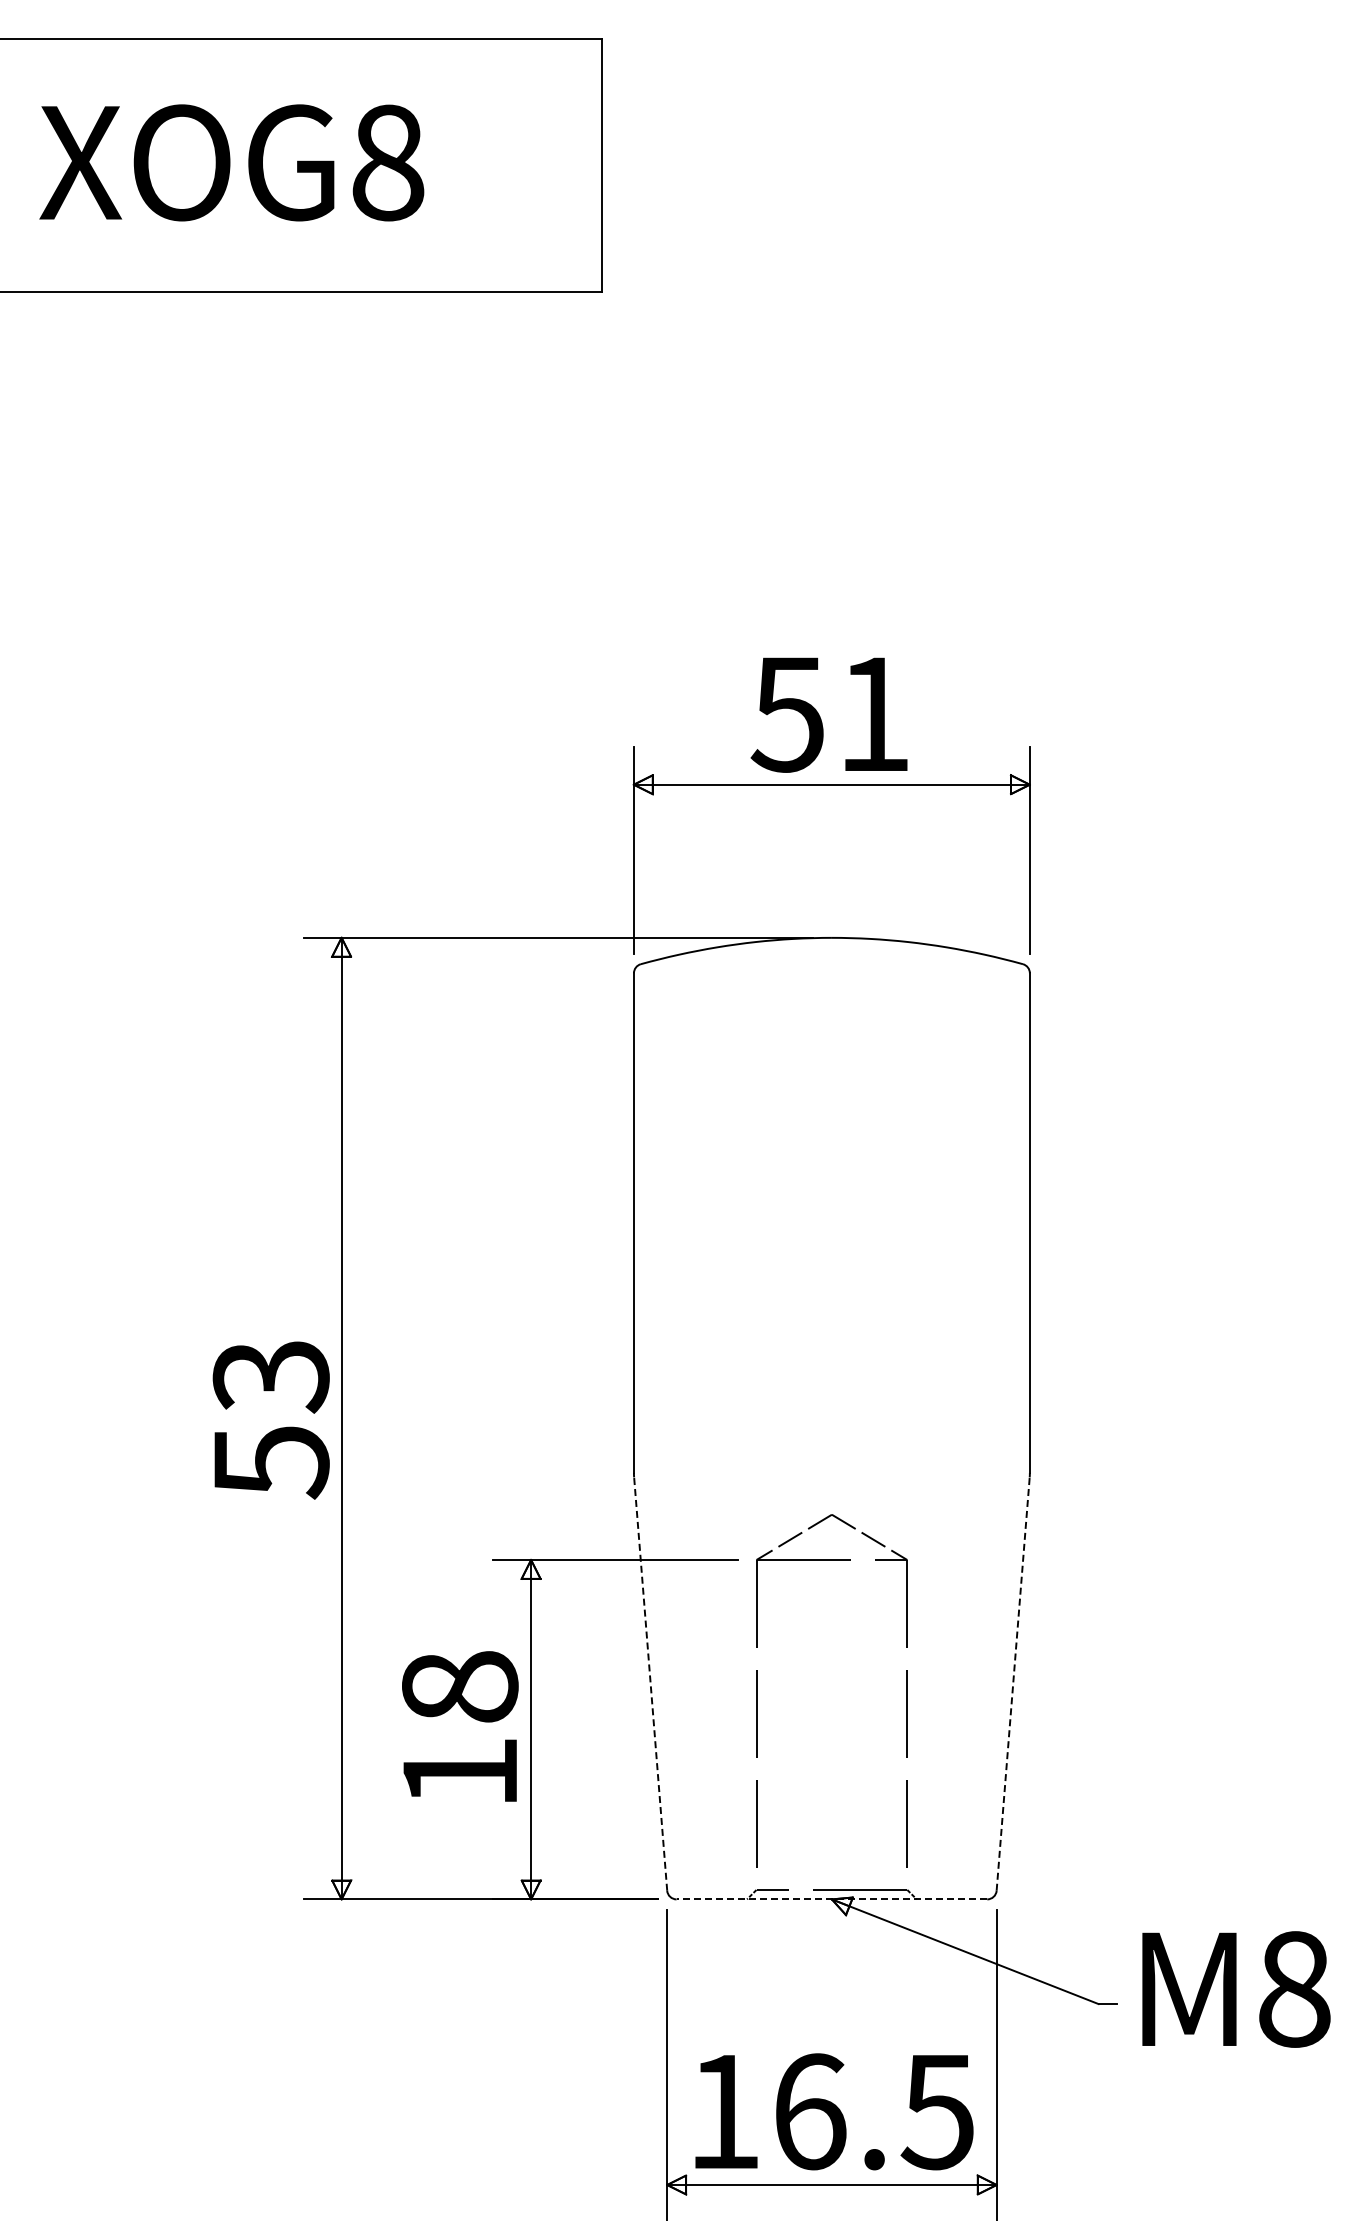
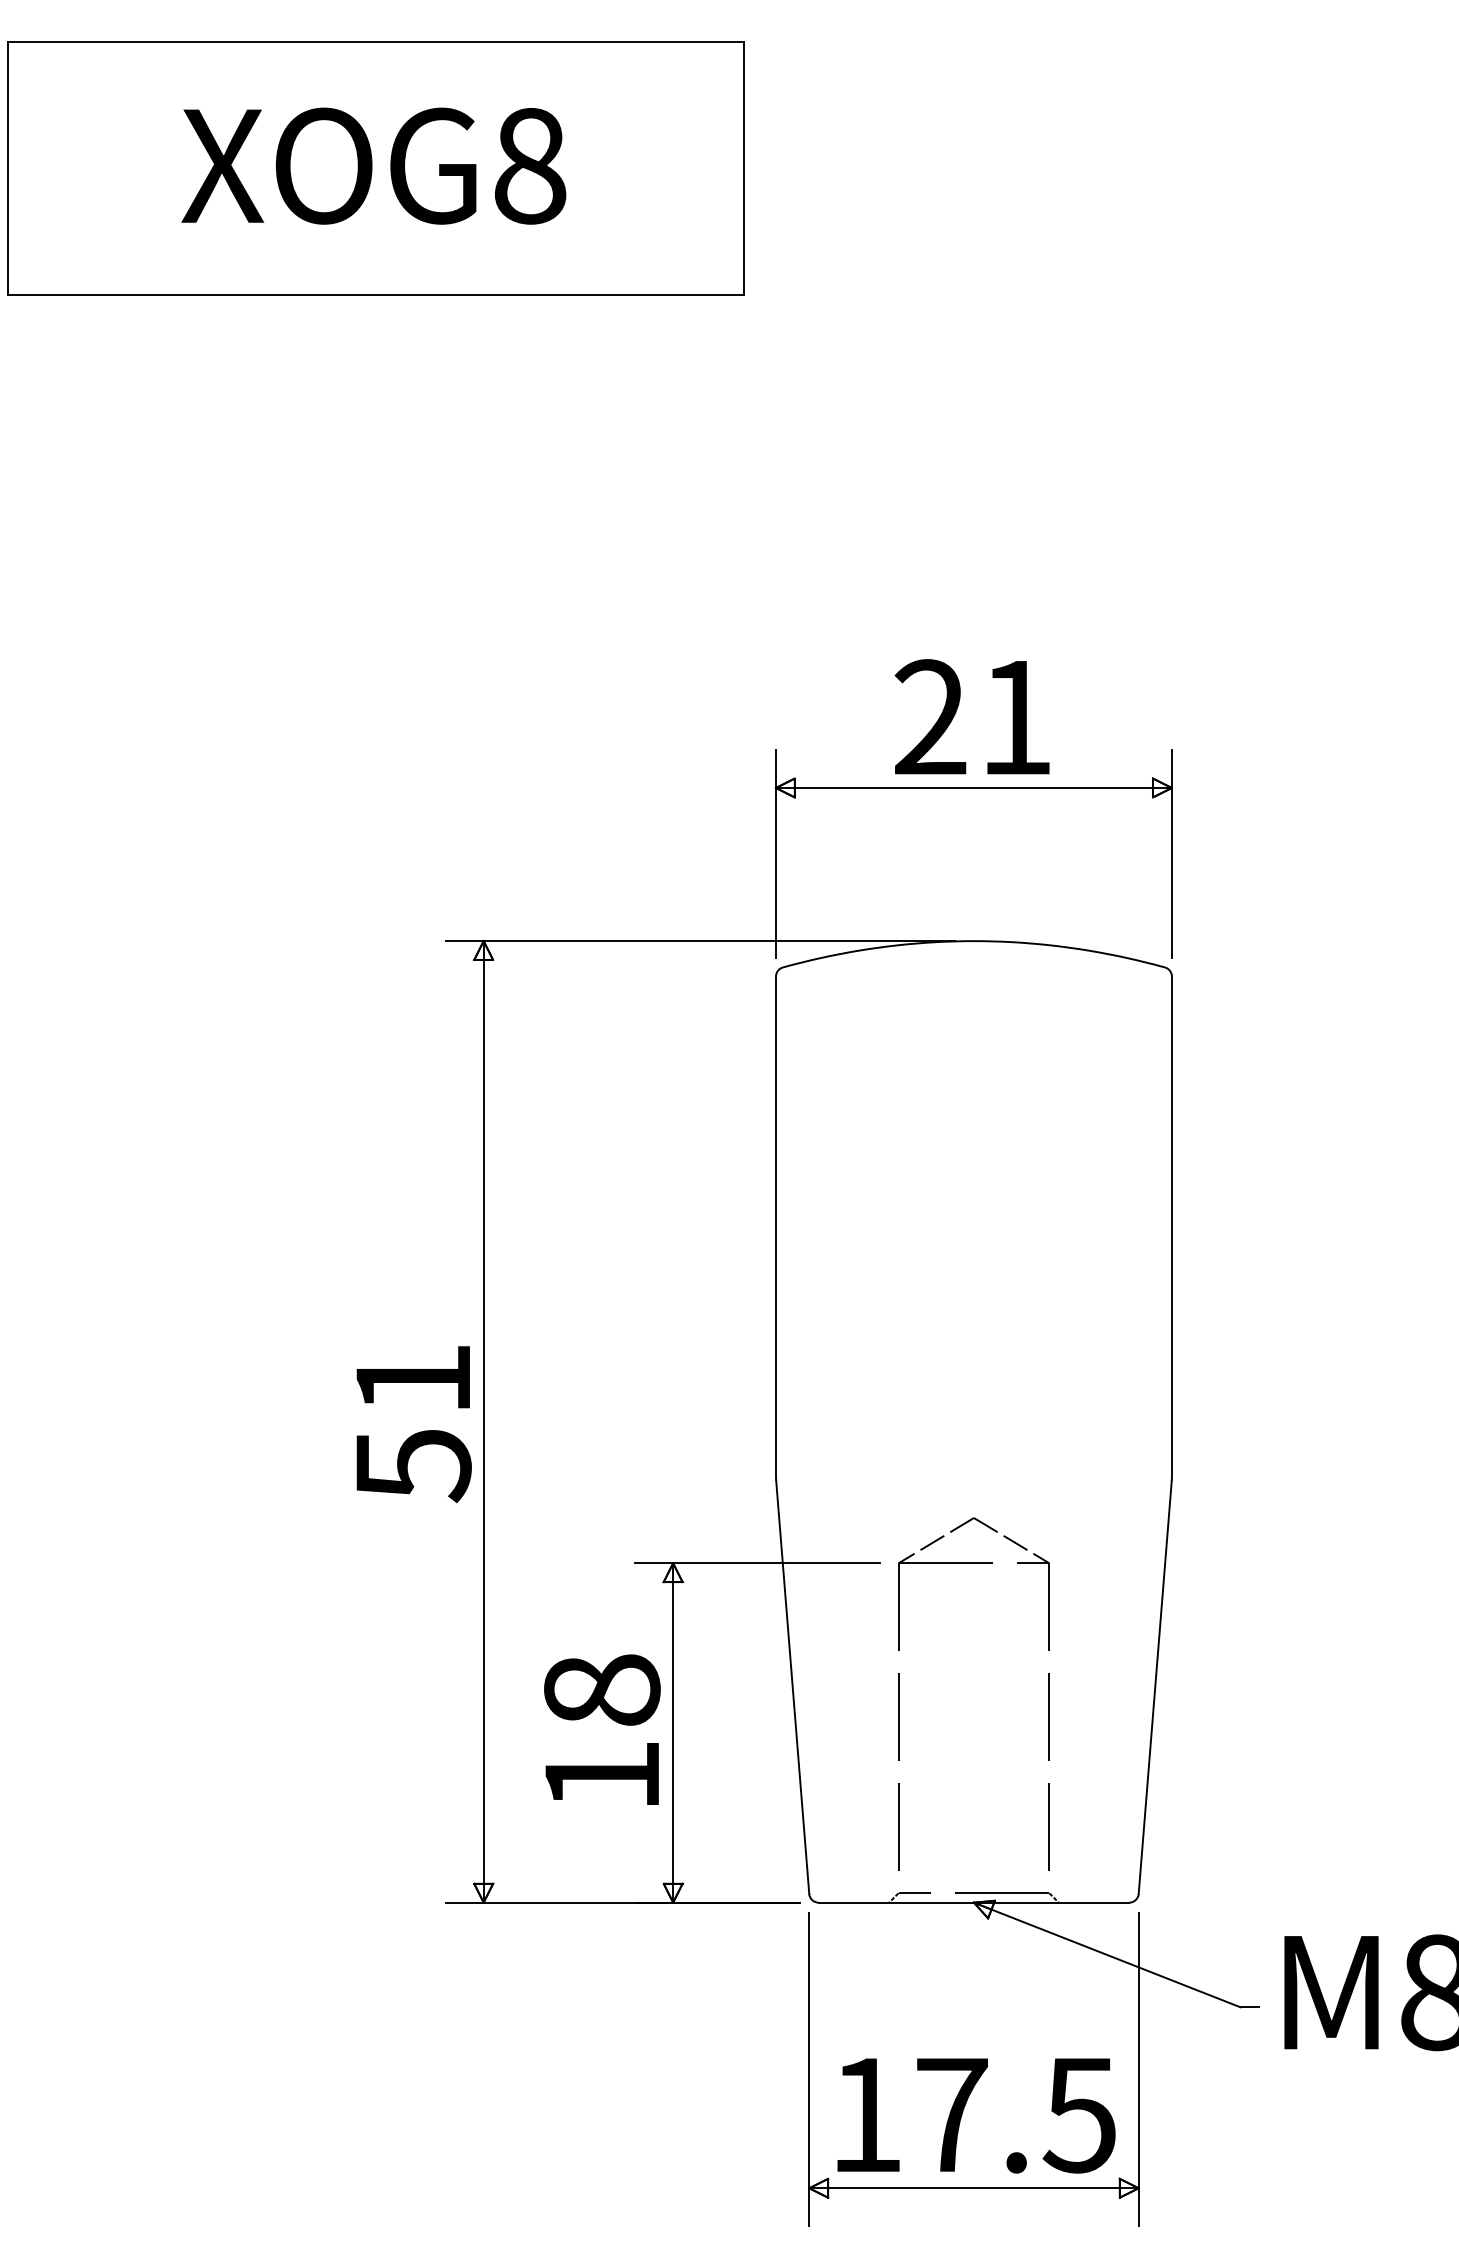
text: (787, 714) -> (929, 717), 51 -> 21
text: (270, 1377) -> (412, 1380), 53 -> 51
line: (650, 1683) -> (792, 1686), dashed -> solid
line: (1013, 1683) -> (1155, 1686), dashed -> solid
line: (831, 1899) -> (973, 1902), dashed -> solid
text: (810, 2111) -> (952, 2114), 16.5 -> 17.5

